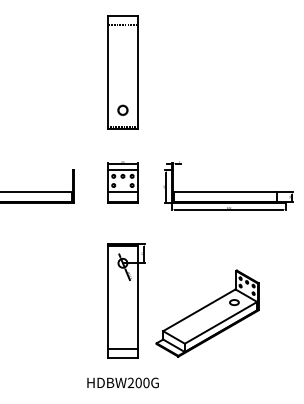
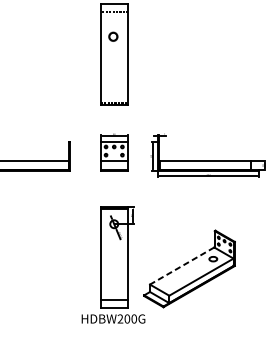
part: (122, 109) -> (112, 36), moved
line: (199, 310) -> (182, 266), solid -> dashed
text: (122, 382) -> (112, 318), moved

